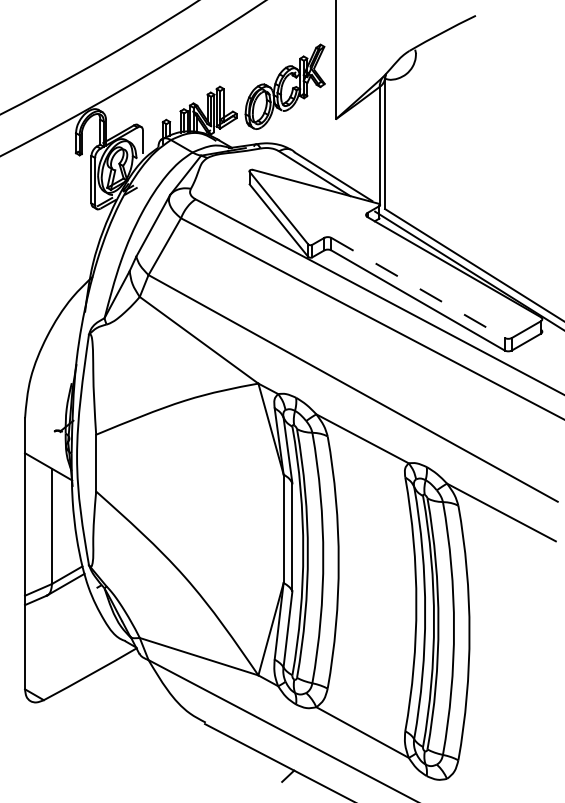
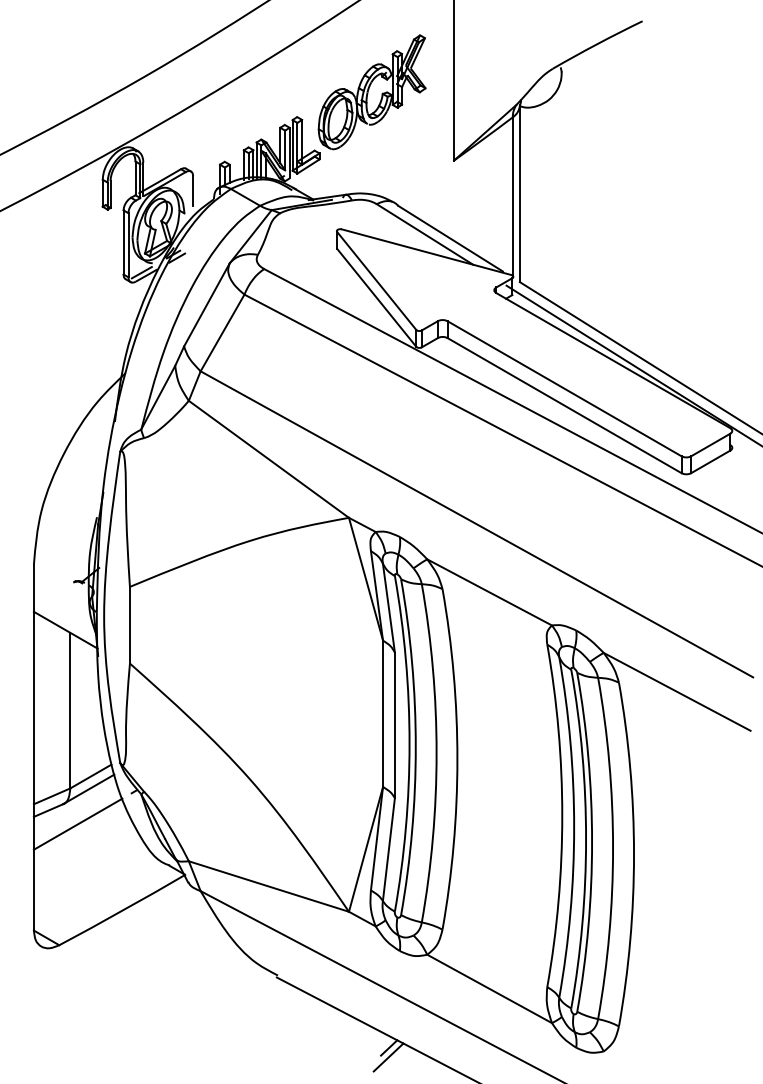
part: (284, 87) -> (371, 92), moved
line: (418, 287) -> (564, 388), dashed -> solid
line: (57, 610) -> (77, 823), added
line: (287, 783) -> (388, 1057), added

